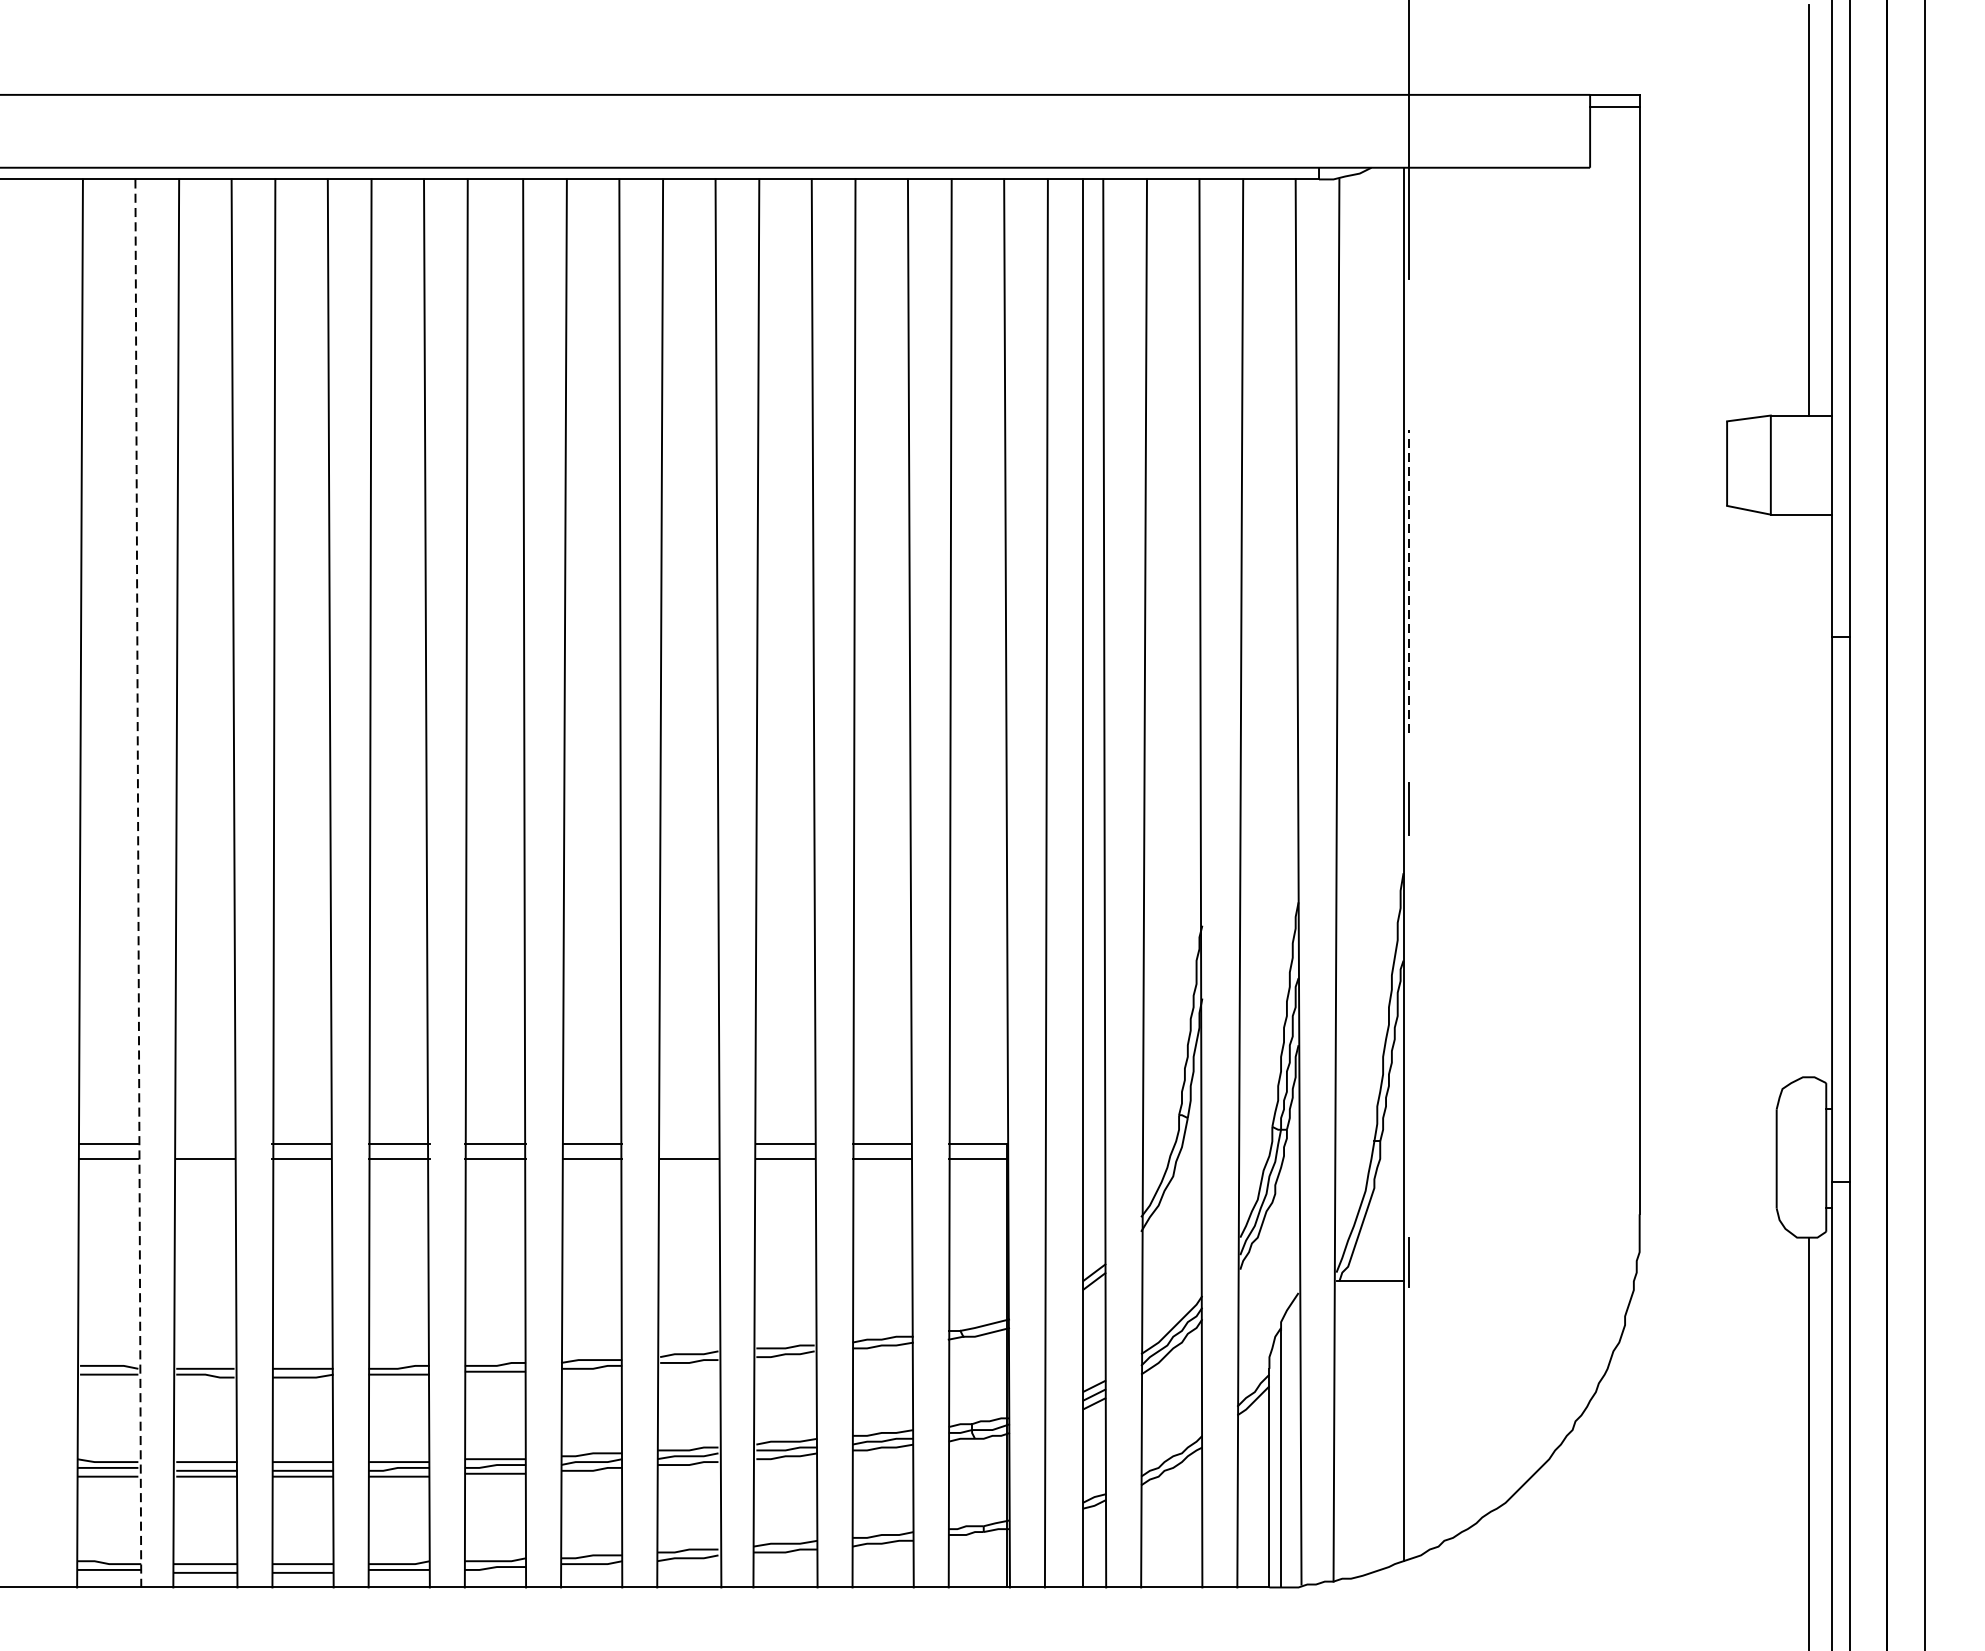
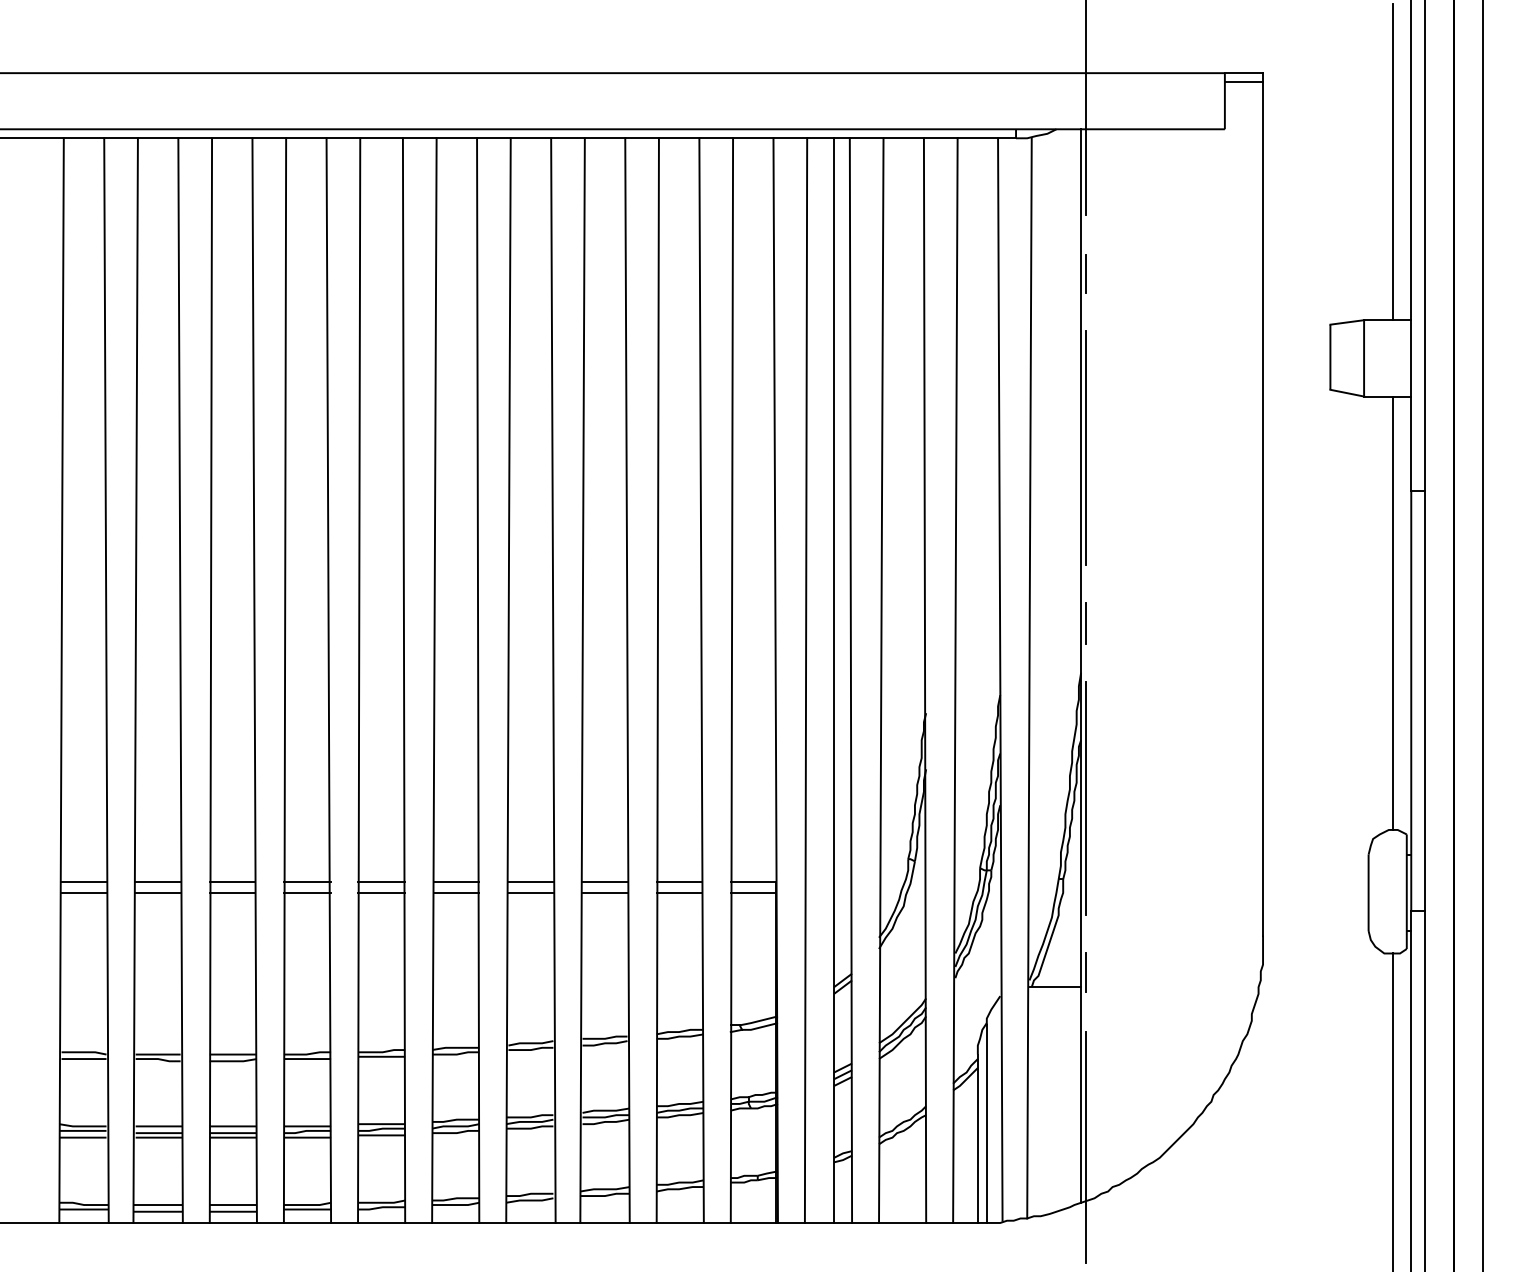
line: (1409, 356) -> (1085, 274), added
line: (1409, 582) -> (1085, 448), dashed -> solid
line: (1809, 794) -> (1393, 612), added
line: (138, 884) -> (106, 681), dashed -> solid
line: (1409, 1036) -> (1085, 798), added
line: (204, 1144) -> (157, 881), added
line: (688, 1144) -> (530, 881), added
line: (1409, 1489) -> (1085, 1147), added

